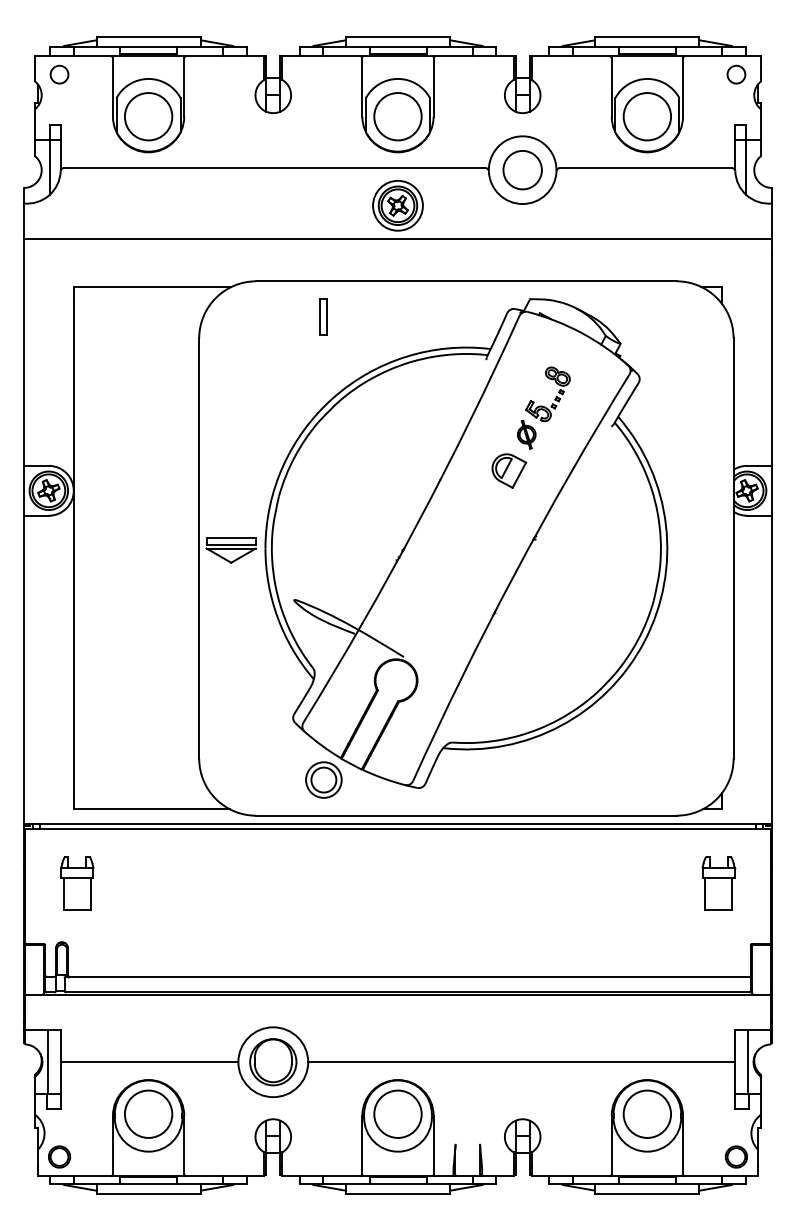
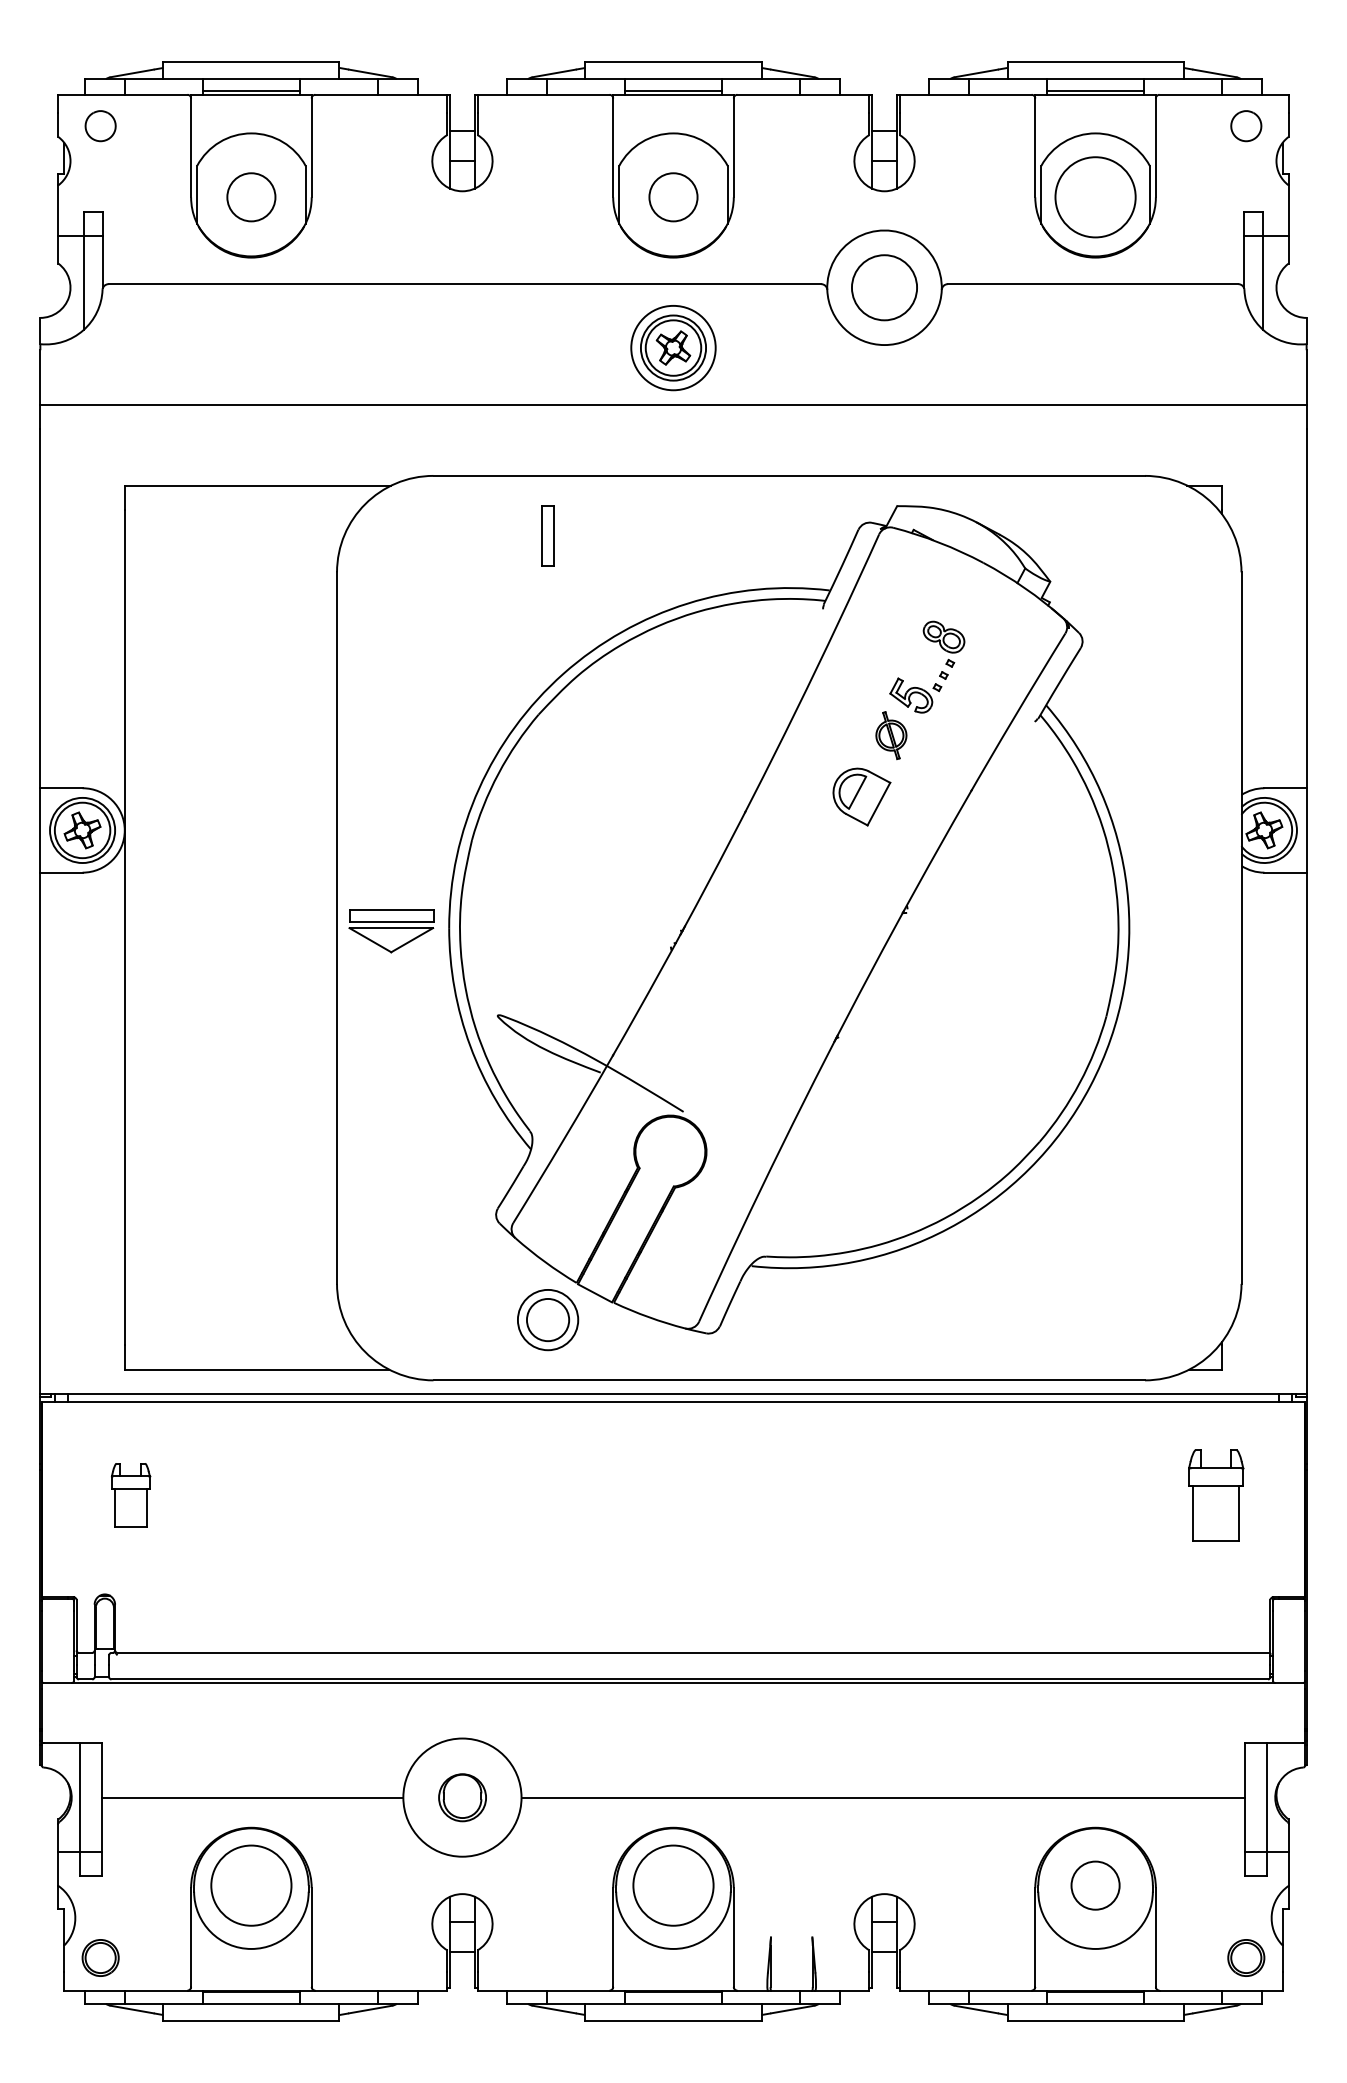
circle: (148, 116) -> (251, 196), size x0.6
circle: (397, 116) -> (672, 196), size x0.6
part: (77, 883) -> (131, 1495), size x0.7
part: (273, 1062) -> (462, 1798), size x0.6
circle: (647, 1113) -> (1095, 1884), size x0.6

